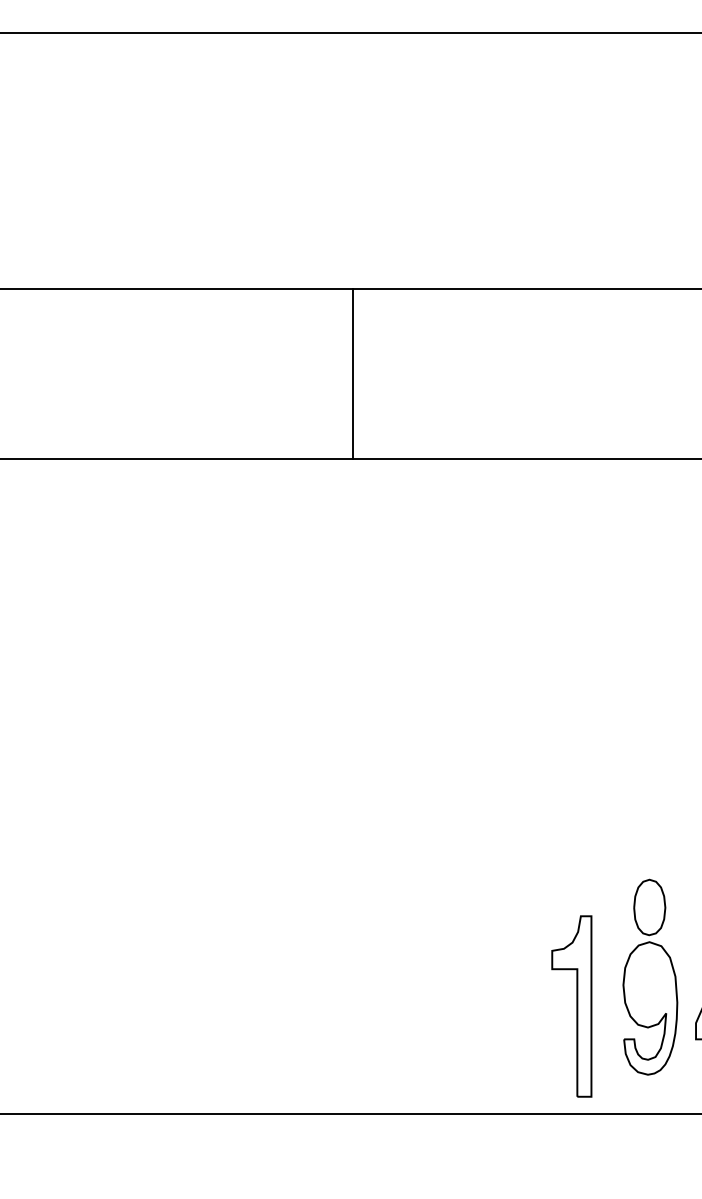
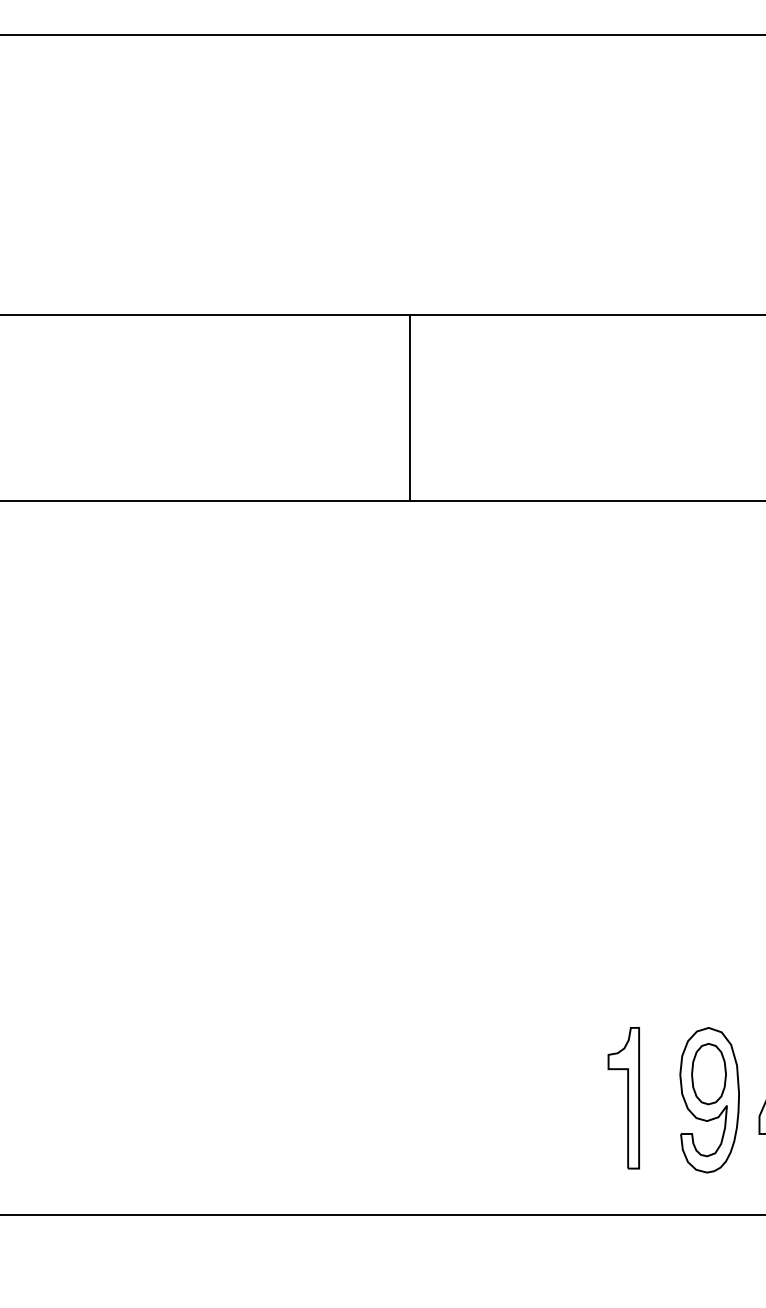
line: (353, 373) -> (410, 407), moved
part: (649, 907) -> (708, 1074), moved
part: (571, 1006) -> (623, 1098), size x0.71

